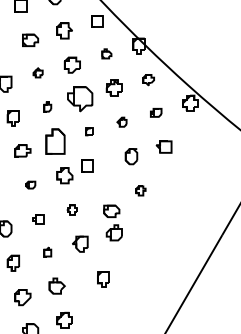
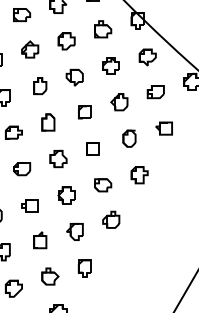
part: (106, 53) -> (102, 28), size x1.67
part: (37, 72) -> (29, 49), size x1.67
part: (148, 79) -> (147, 56), size x1.43
part: (79, 99) -> (74, 77), size x0.62
part: (47, 106) -> (40, 85), size x1.67
part: (155, 112) -> (155, 91), size x1.43
part: (121, 121) -> (118, 101), size x1.67
part: (89, 131) -> (84, 111), size x1.67
part: (54, 140) -> (47, 121), size x0.62
part: (87, 165) -> (93, 148), moved
part: (30, 184) -> (21, 168), size x1.67
part: (140, 190) -> (139, 174), size x1.67
part: (71, 209) -> (65, 195), size x1.67
part: (111, 210) -> (102, 184), moved
part: (38, 219) -> (30, 205), size x1.43
part: (47, 251) -> (40, 239), size x1.67
part: (103, 279) -> (84, 268), moved

